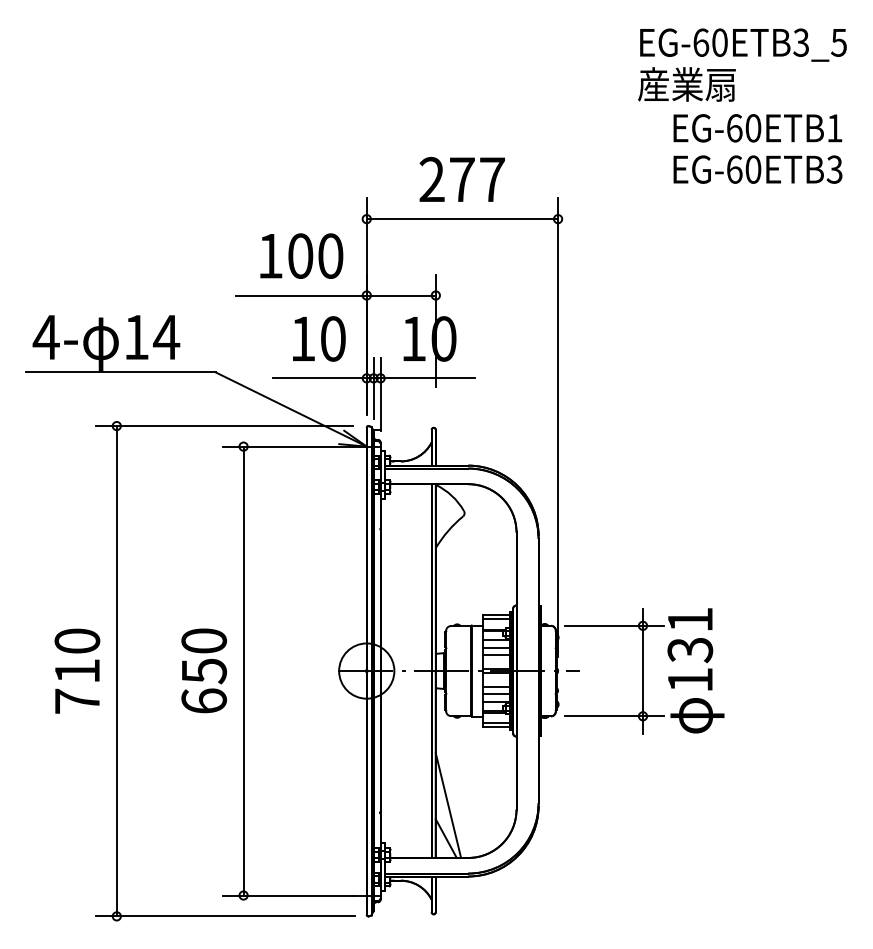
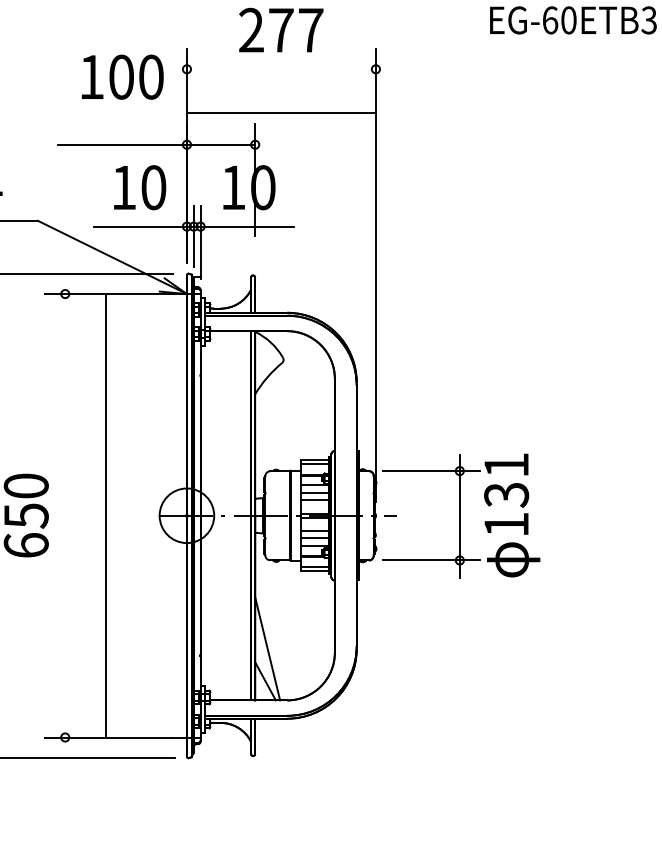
line: (462, 219) -> (281, 113), moved
text: (301, 255) -> (122, 76), moved
line: (243, 671) -> (105, 516), moved

